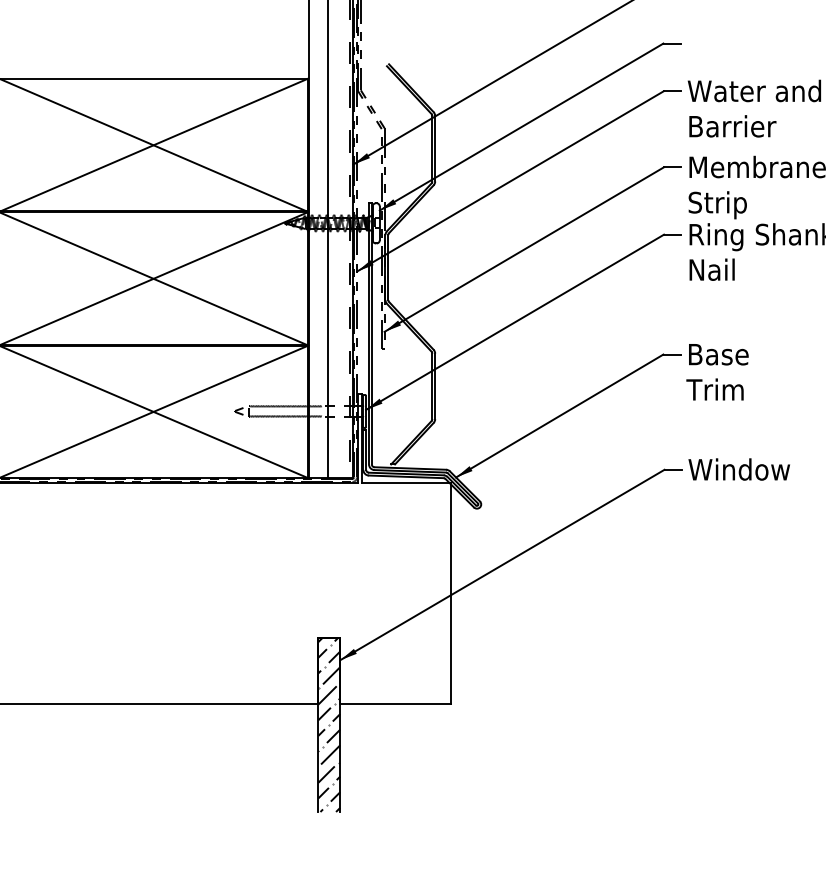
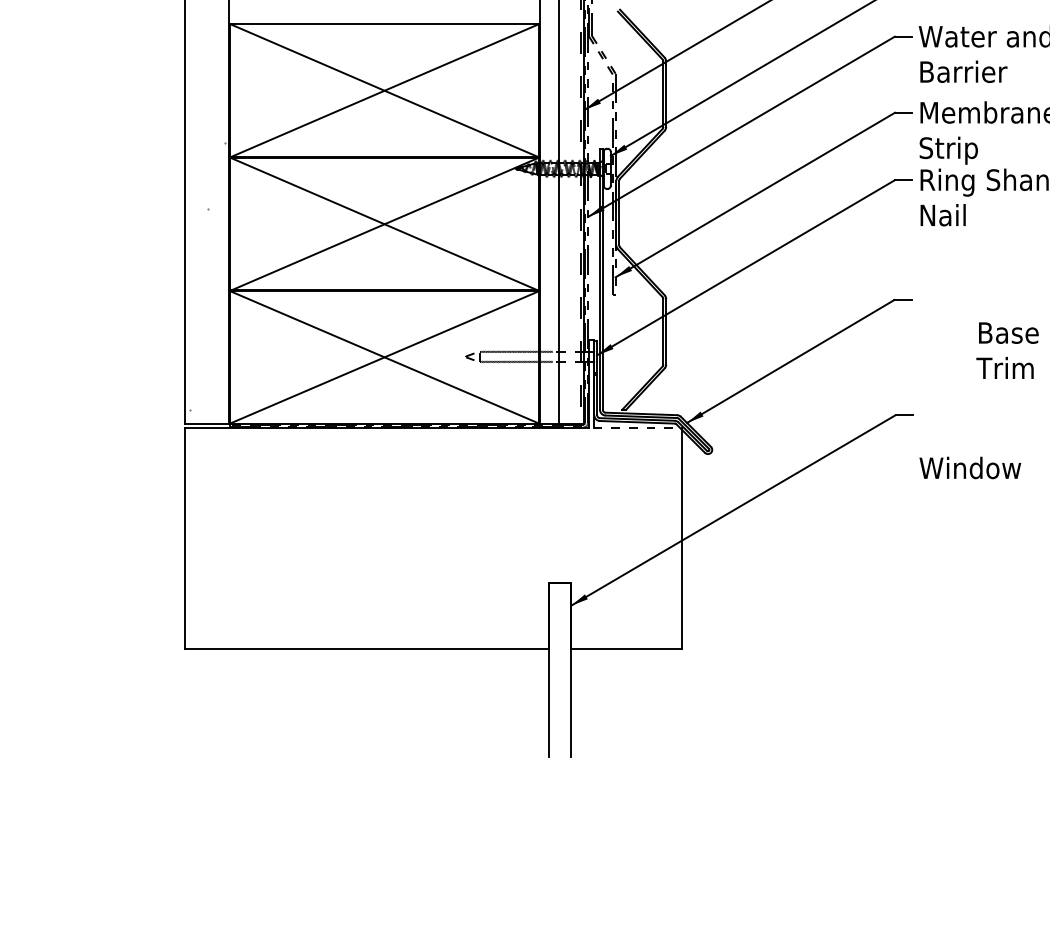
text: (717, 372) -> (1007, 350), moved
text: (739, 469) -> (970, 467), moved
line: (407, 483) -> (638, 428), solid -> dashed
hatch: (329, 725) -> (560, 670), removed

